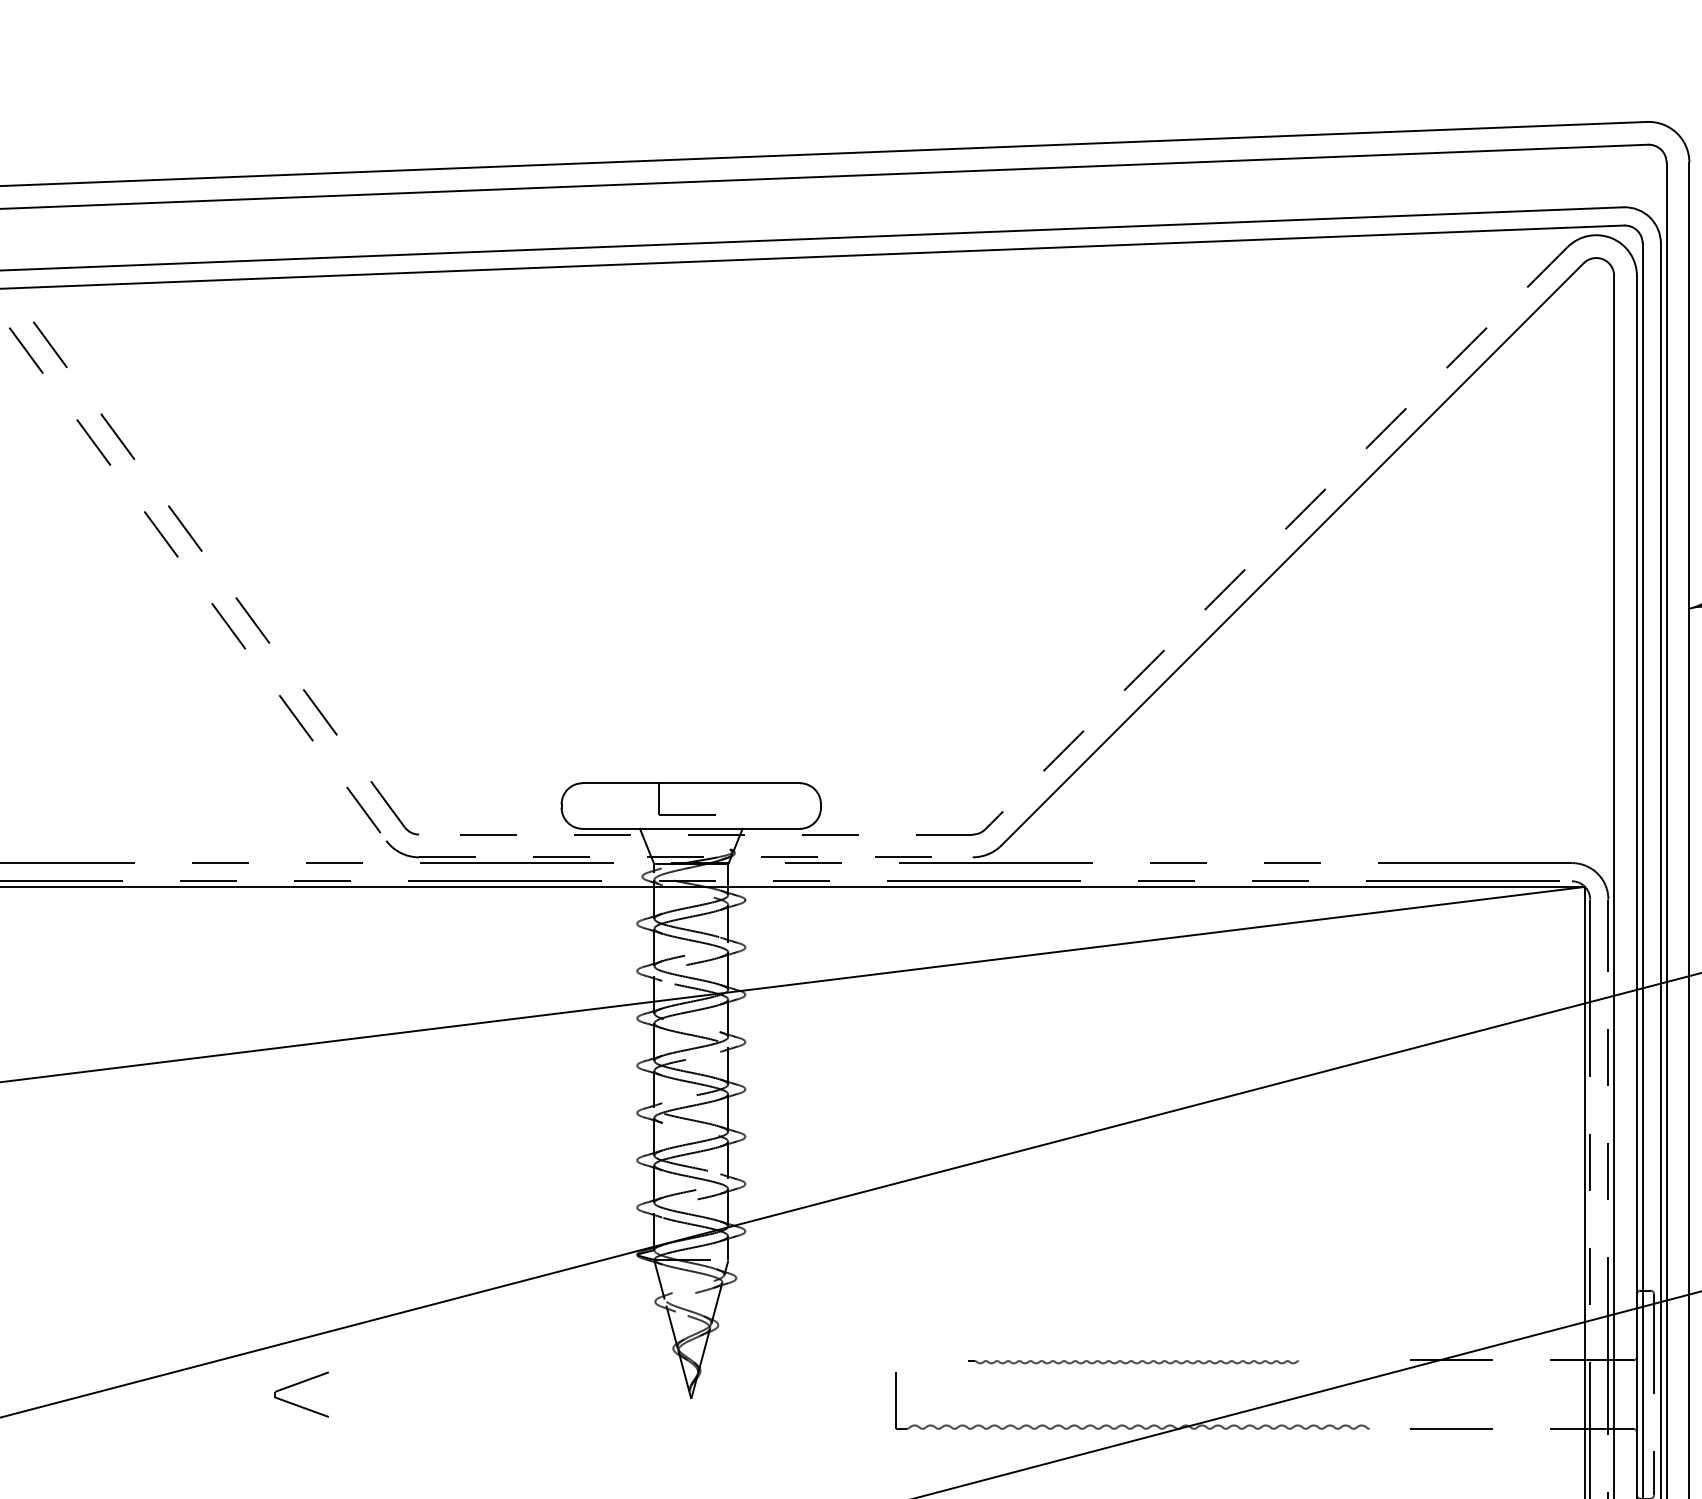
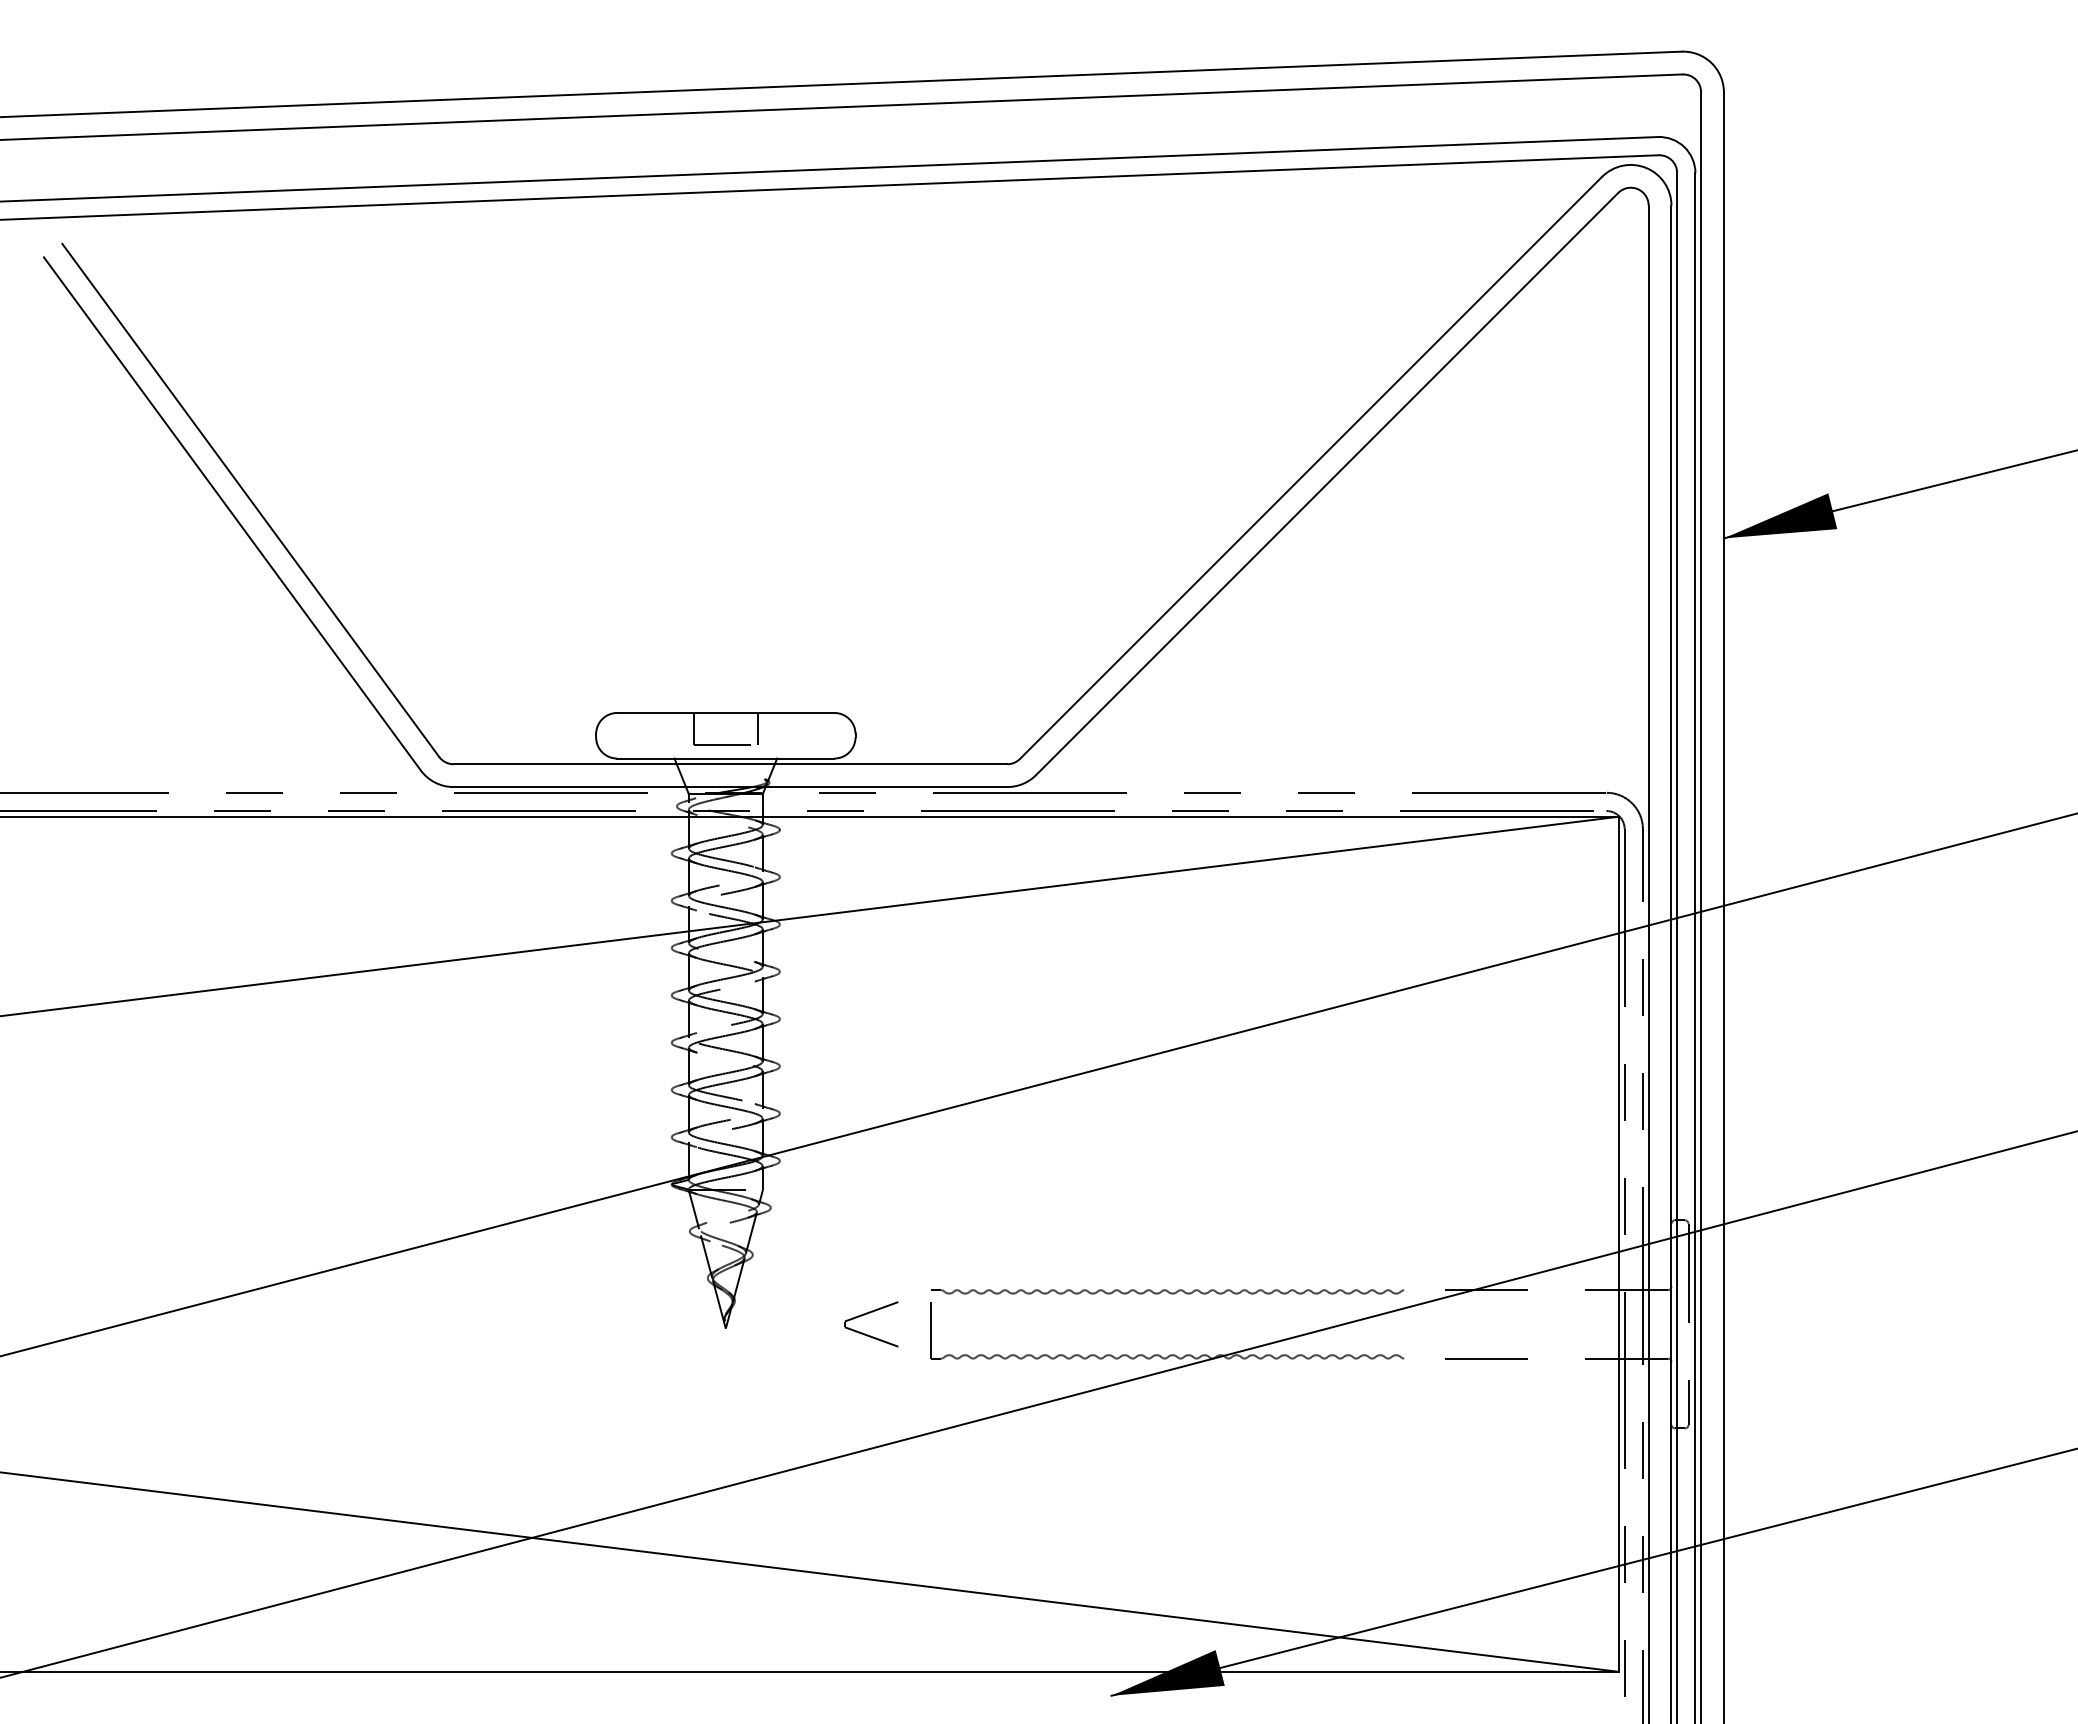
line: (1276, 537) -> (1311, 467), dashed -> solid
line: (215, 570) -> (250, 500), dashed -> solid
line: (197, 584) -> (232, 514), dashed -> solid
line: (723, 798) -> (758, 728), added
line: (695, 834) -> (730, 764), dashed -> solid
line: (695, 857) -> (730, 787), dashed -> solid
part: (1132, 1361) -> (1167, 1291), size x1.43
part: (298, 1404) -> (868, 1334), moved

